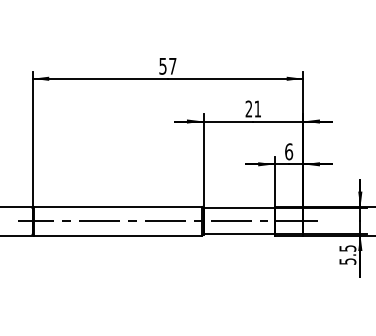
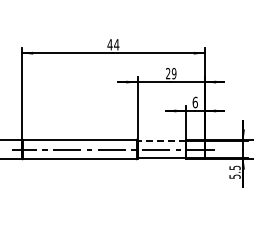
text: (168, 65) -> (113, 44), 57 -> 44
text: (256, 108) -> (173, 73), 21 -> 29
line: (239, 207) -> (161, 140), solid -> dashed

